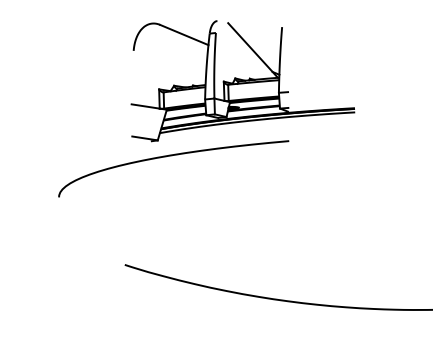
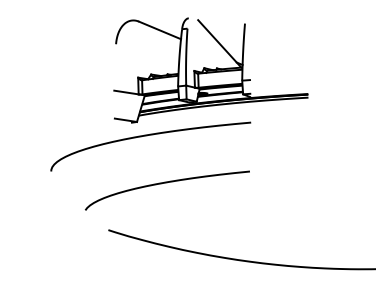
curve: (191, 211) -> (166, 183), added

